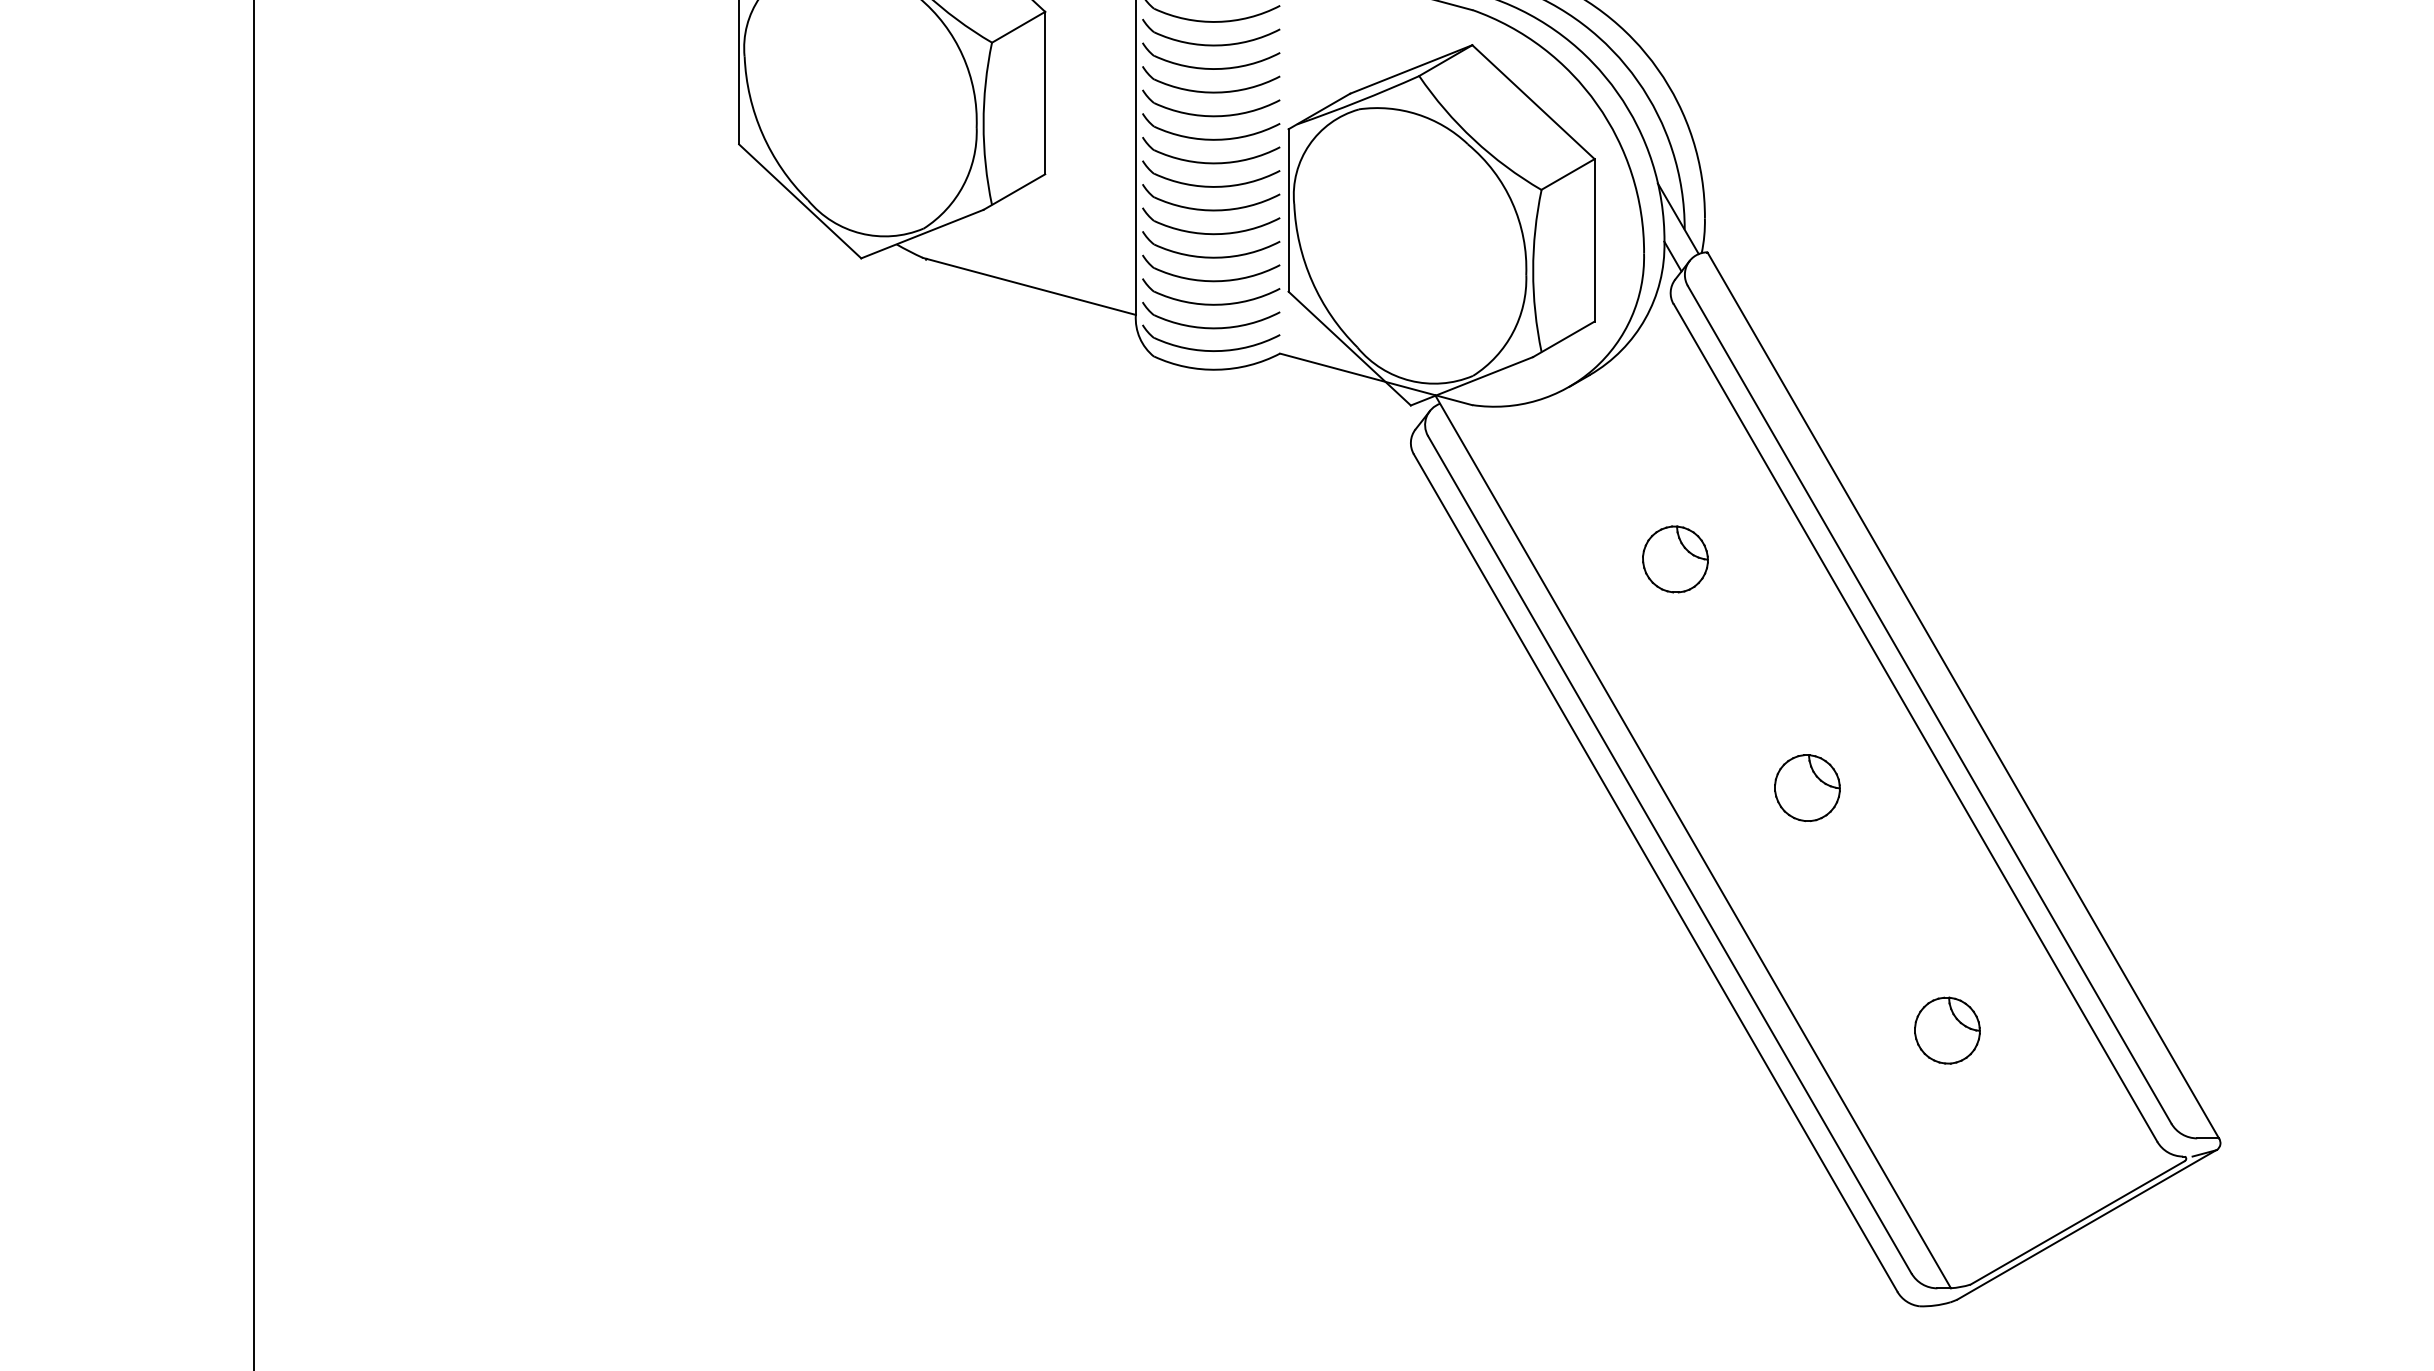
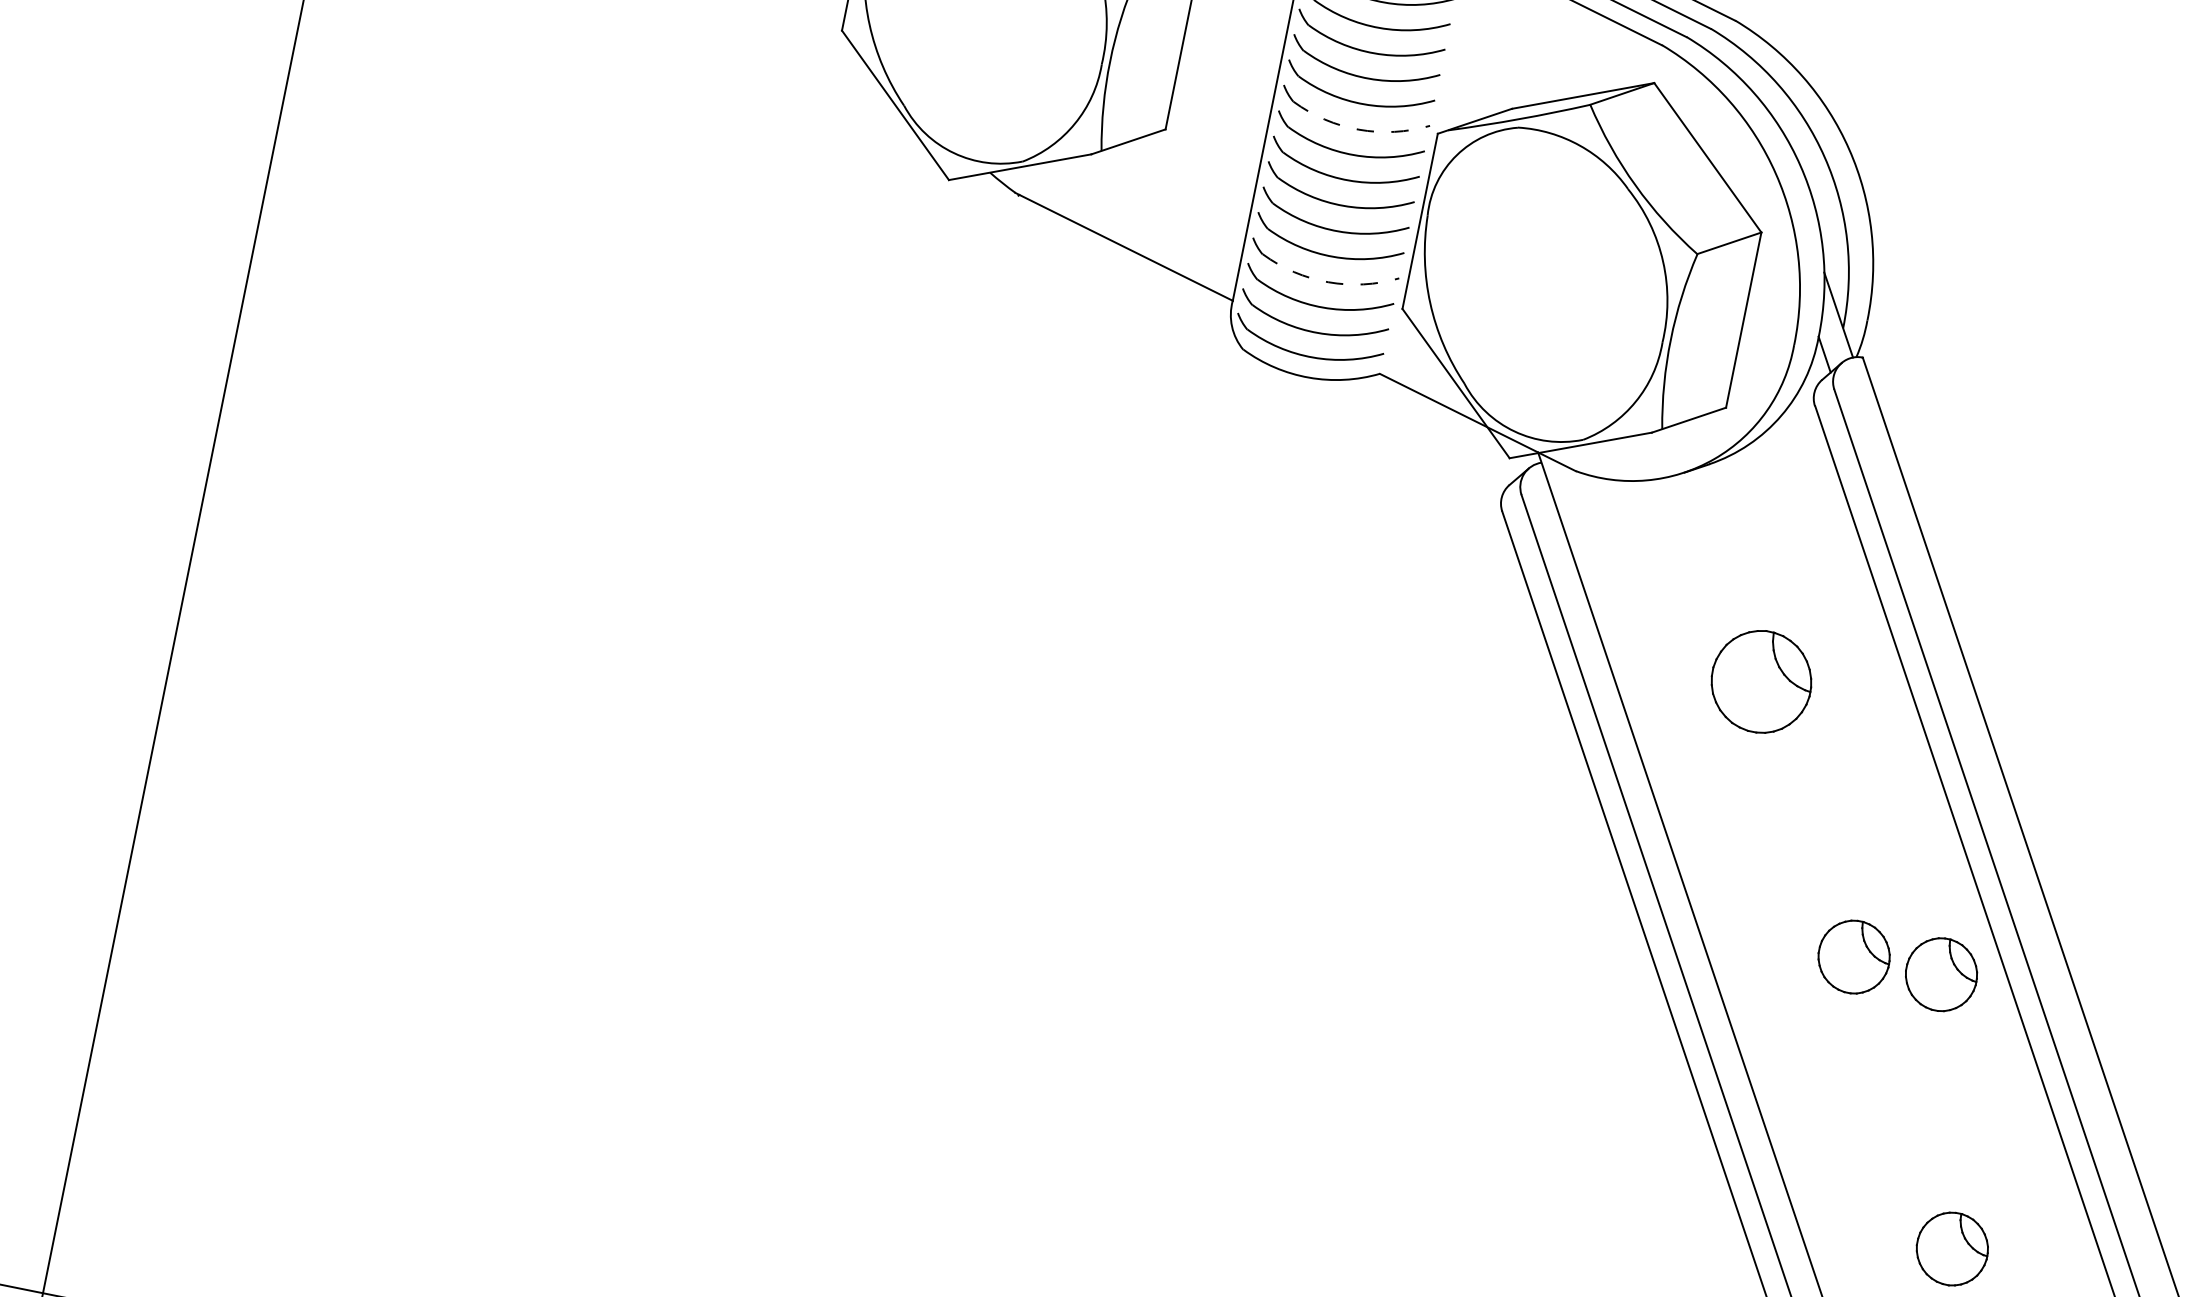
arc: (1217, 139) -> (1358, 129), solid -> dashed
arc: (1217, 281) -> (1328, 282), solid -> dashed
part: (1675, 559) -> (1761, 681), size x1.4
part: (1888, 787) -> (1941, 974), added

